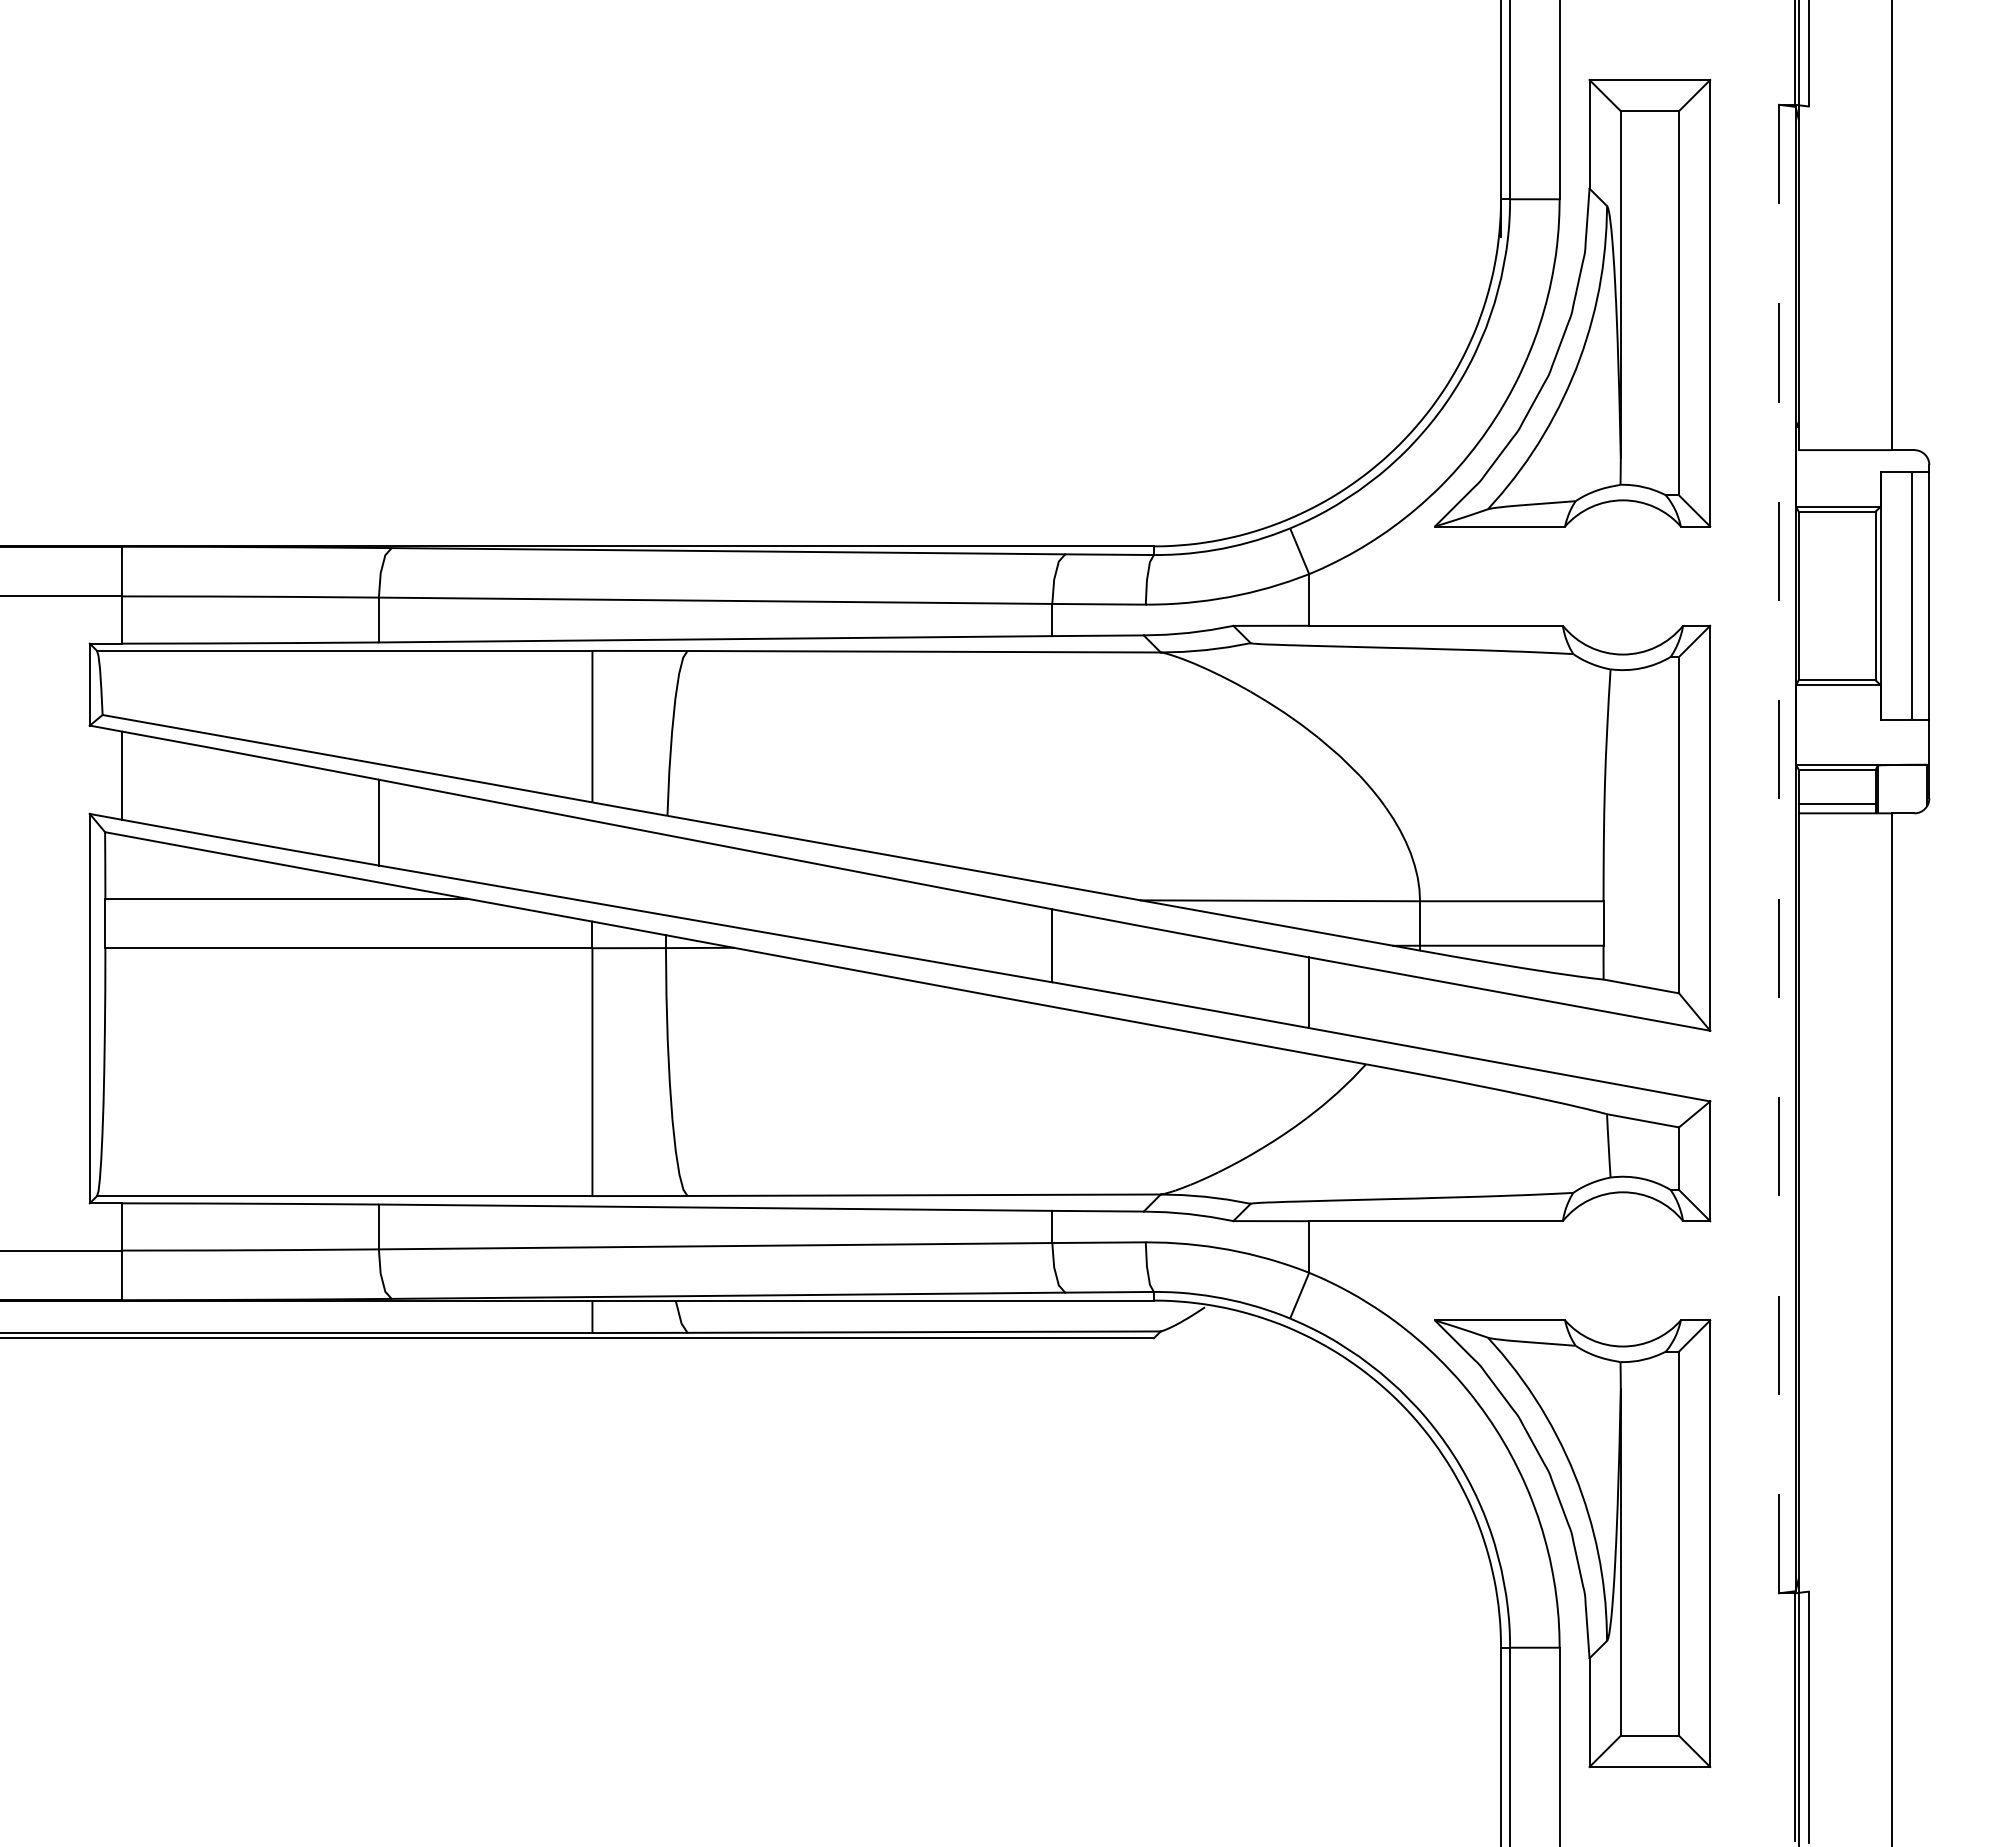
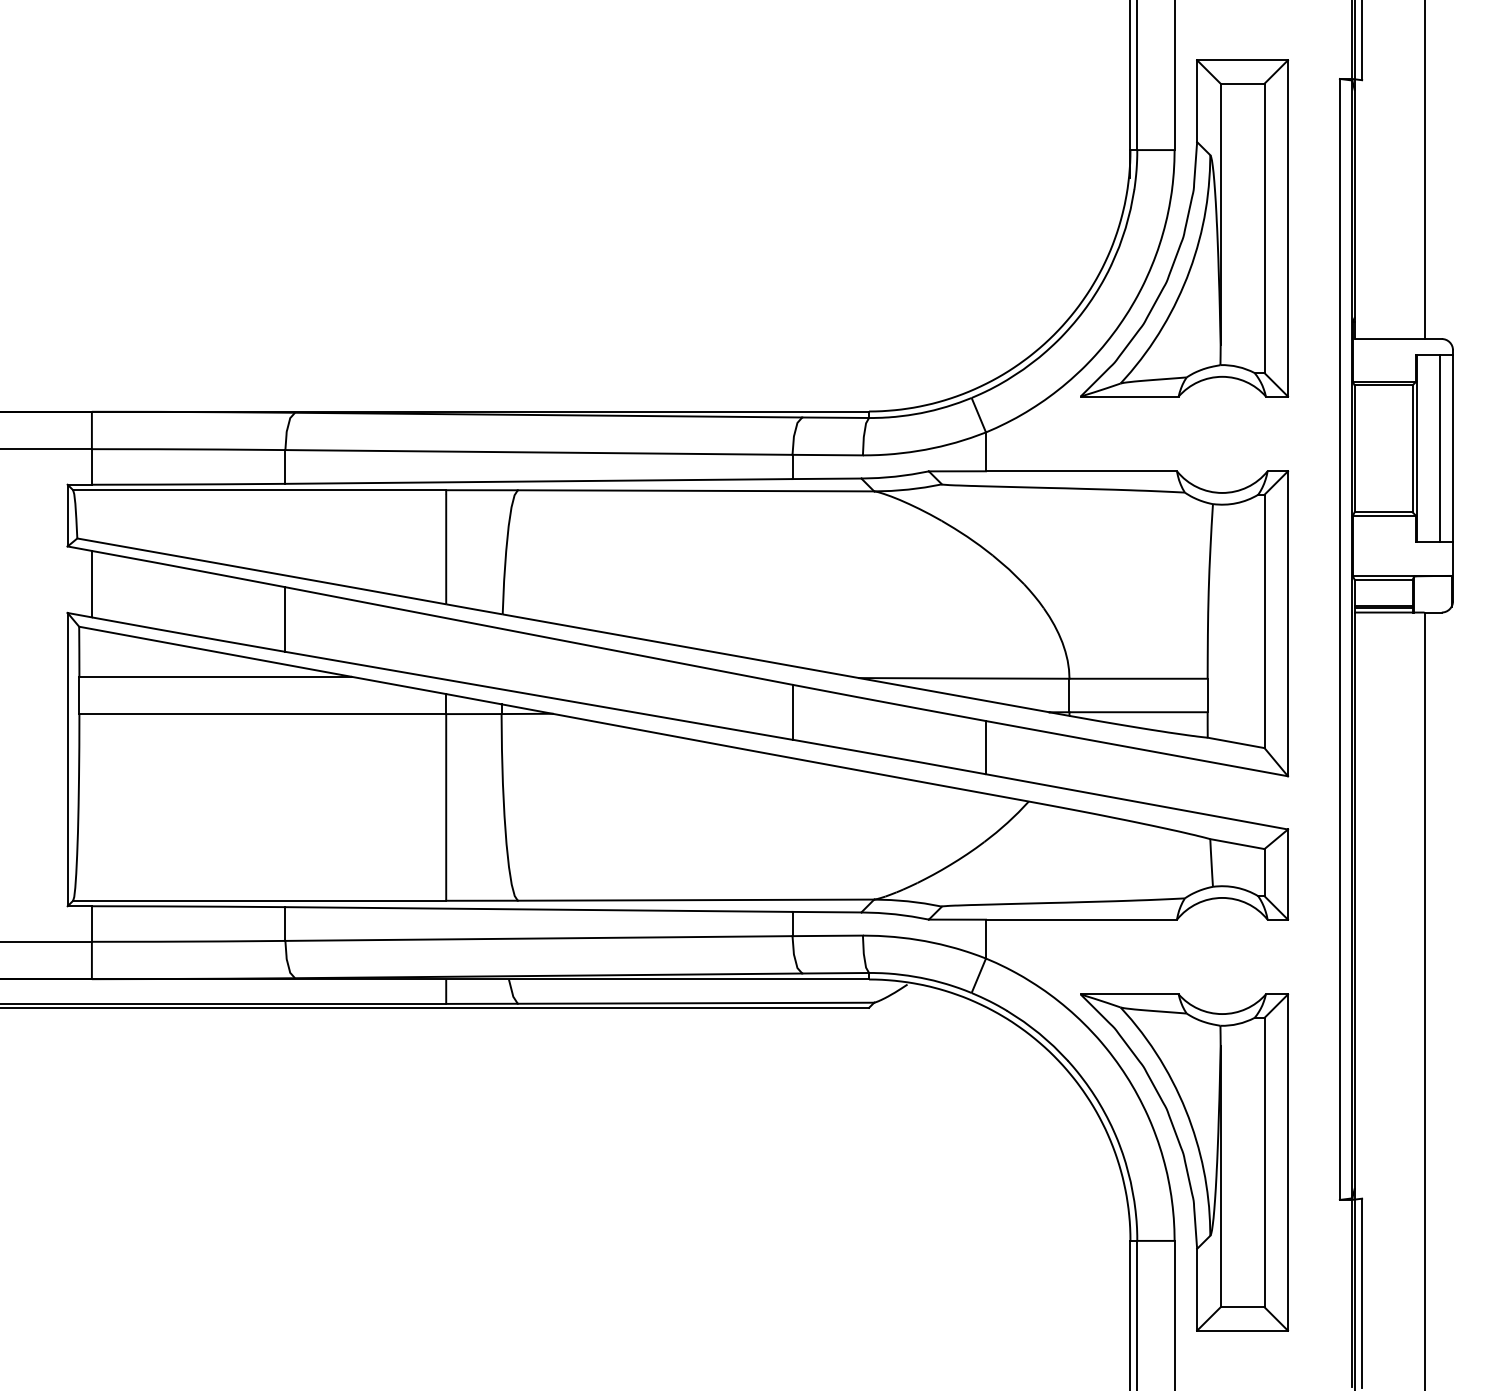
line: (1836, 807) -> (1383, 608), added
line: (1779, 848) -> (1340, 639), dashed -> solid

